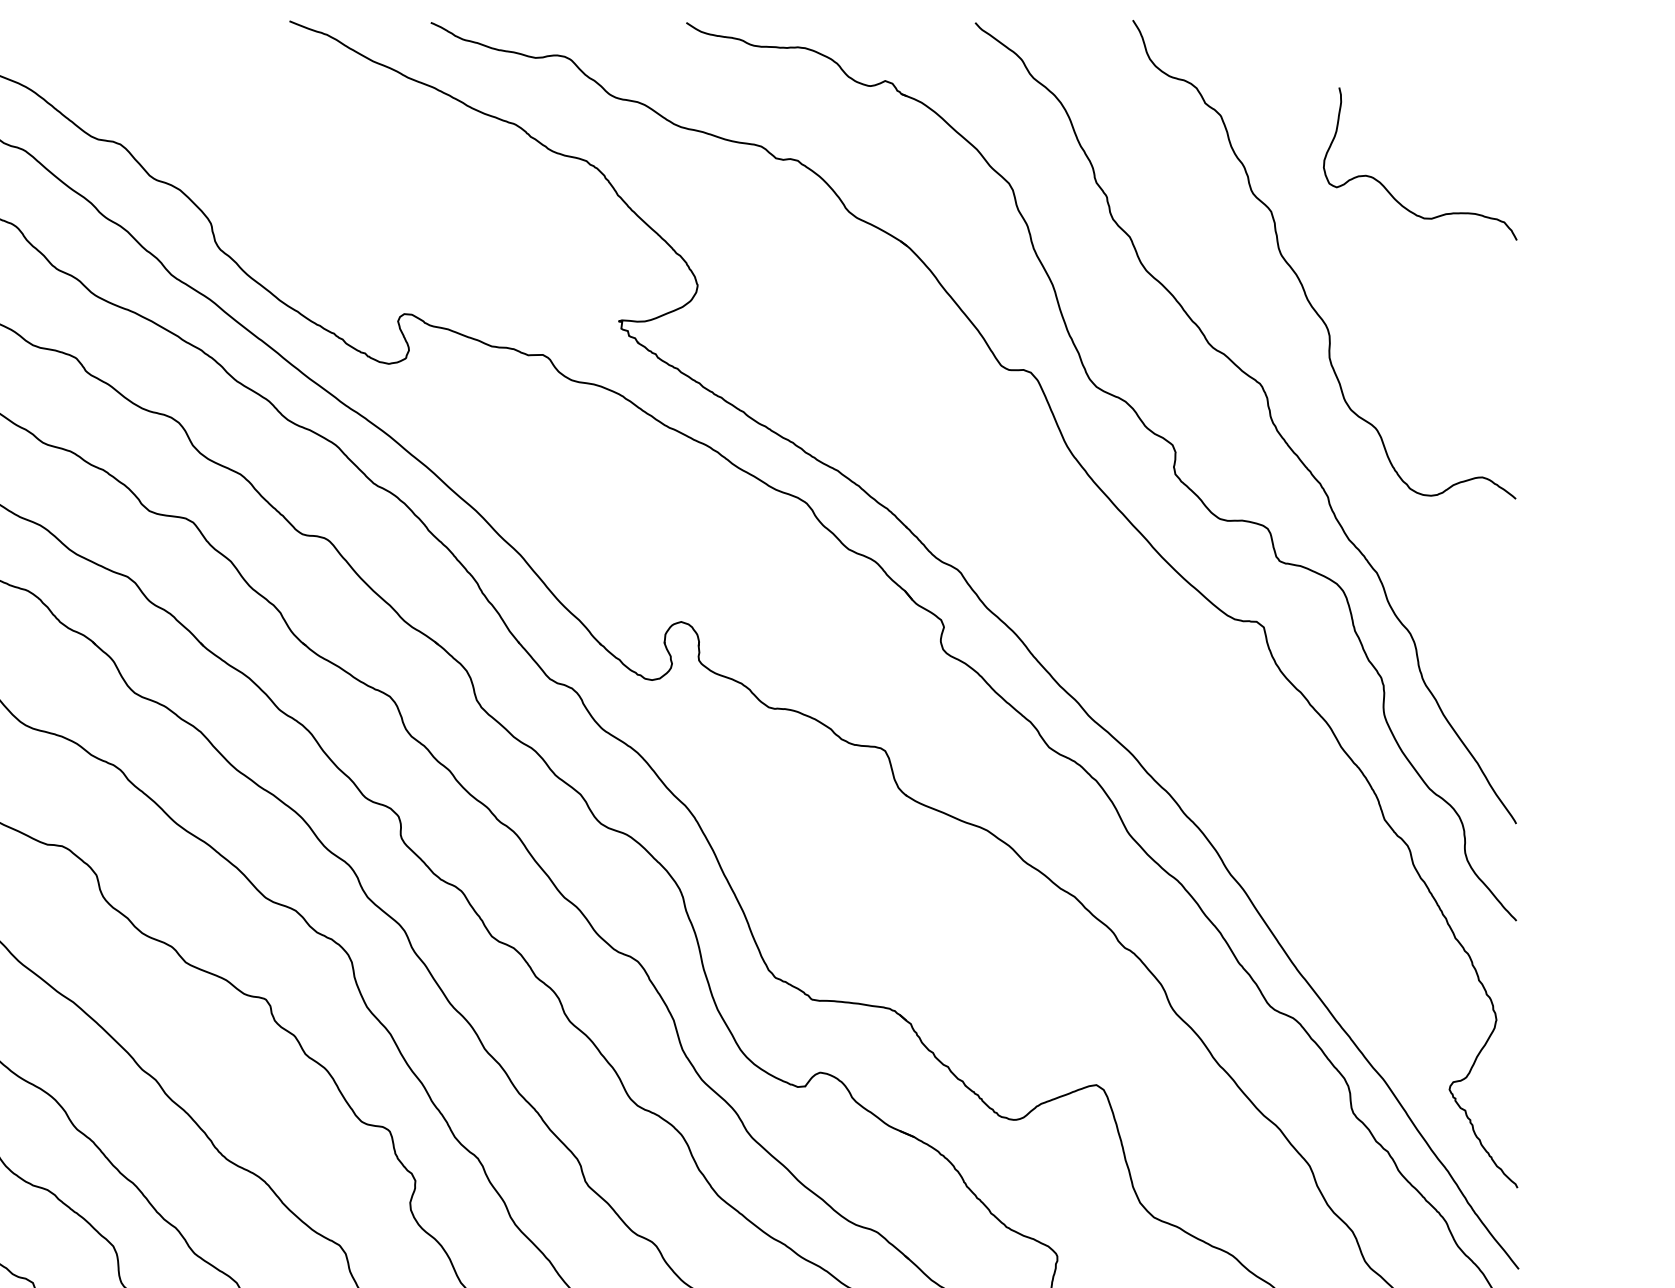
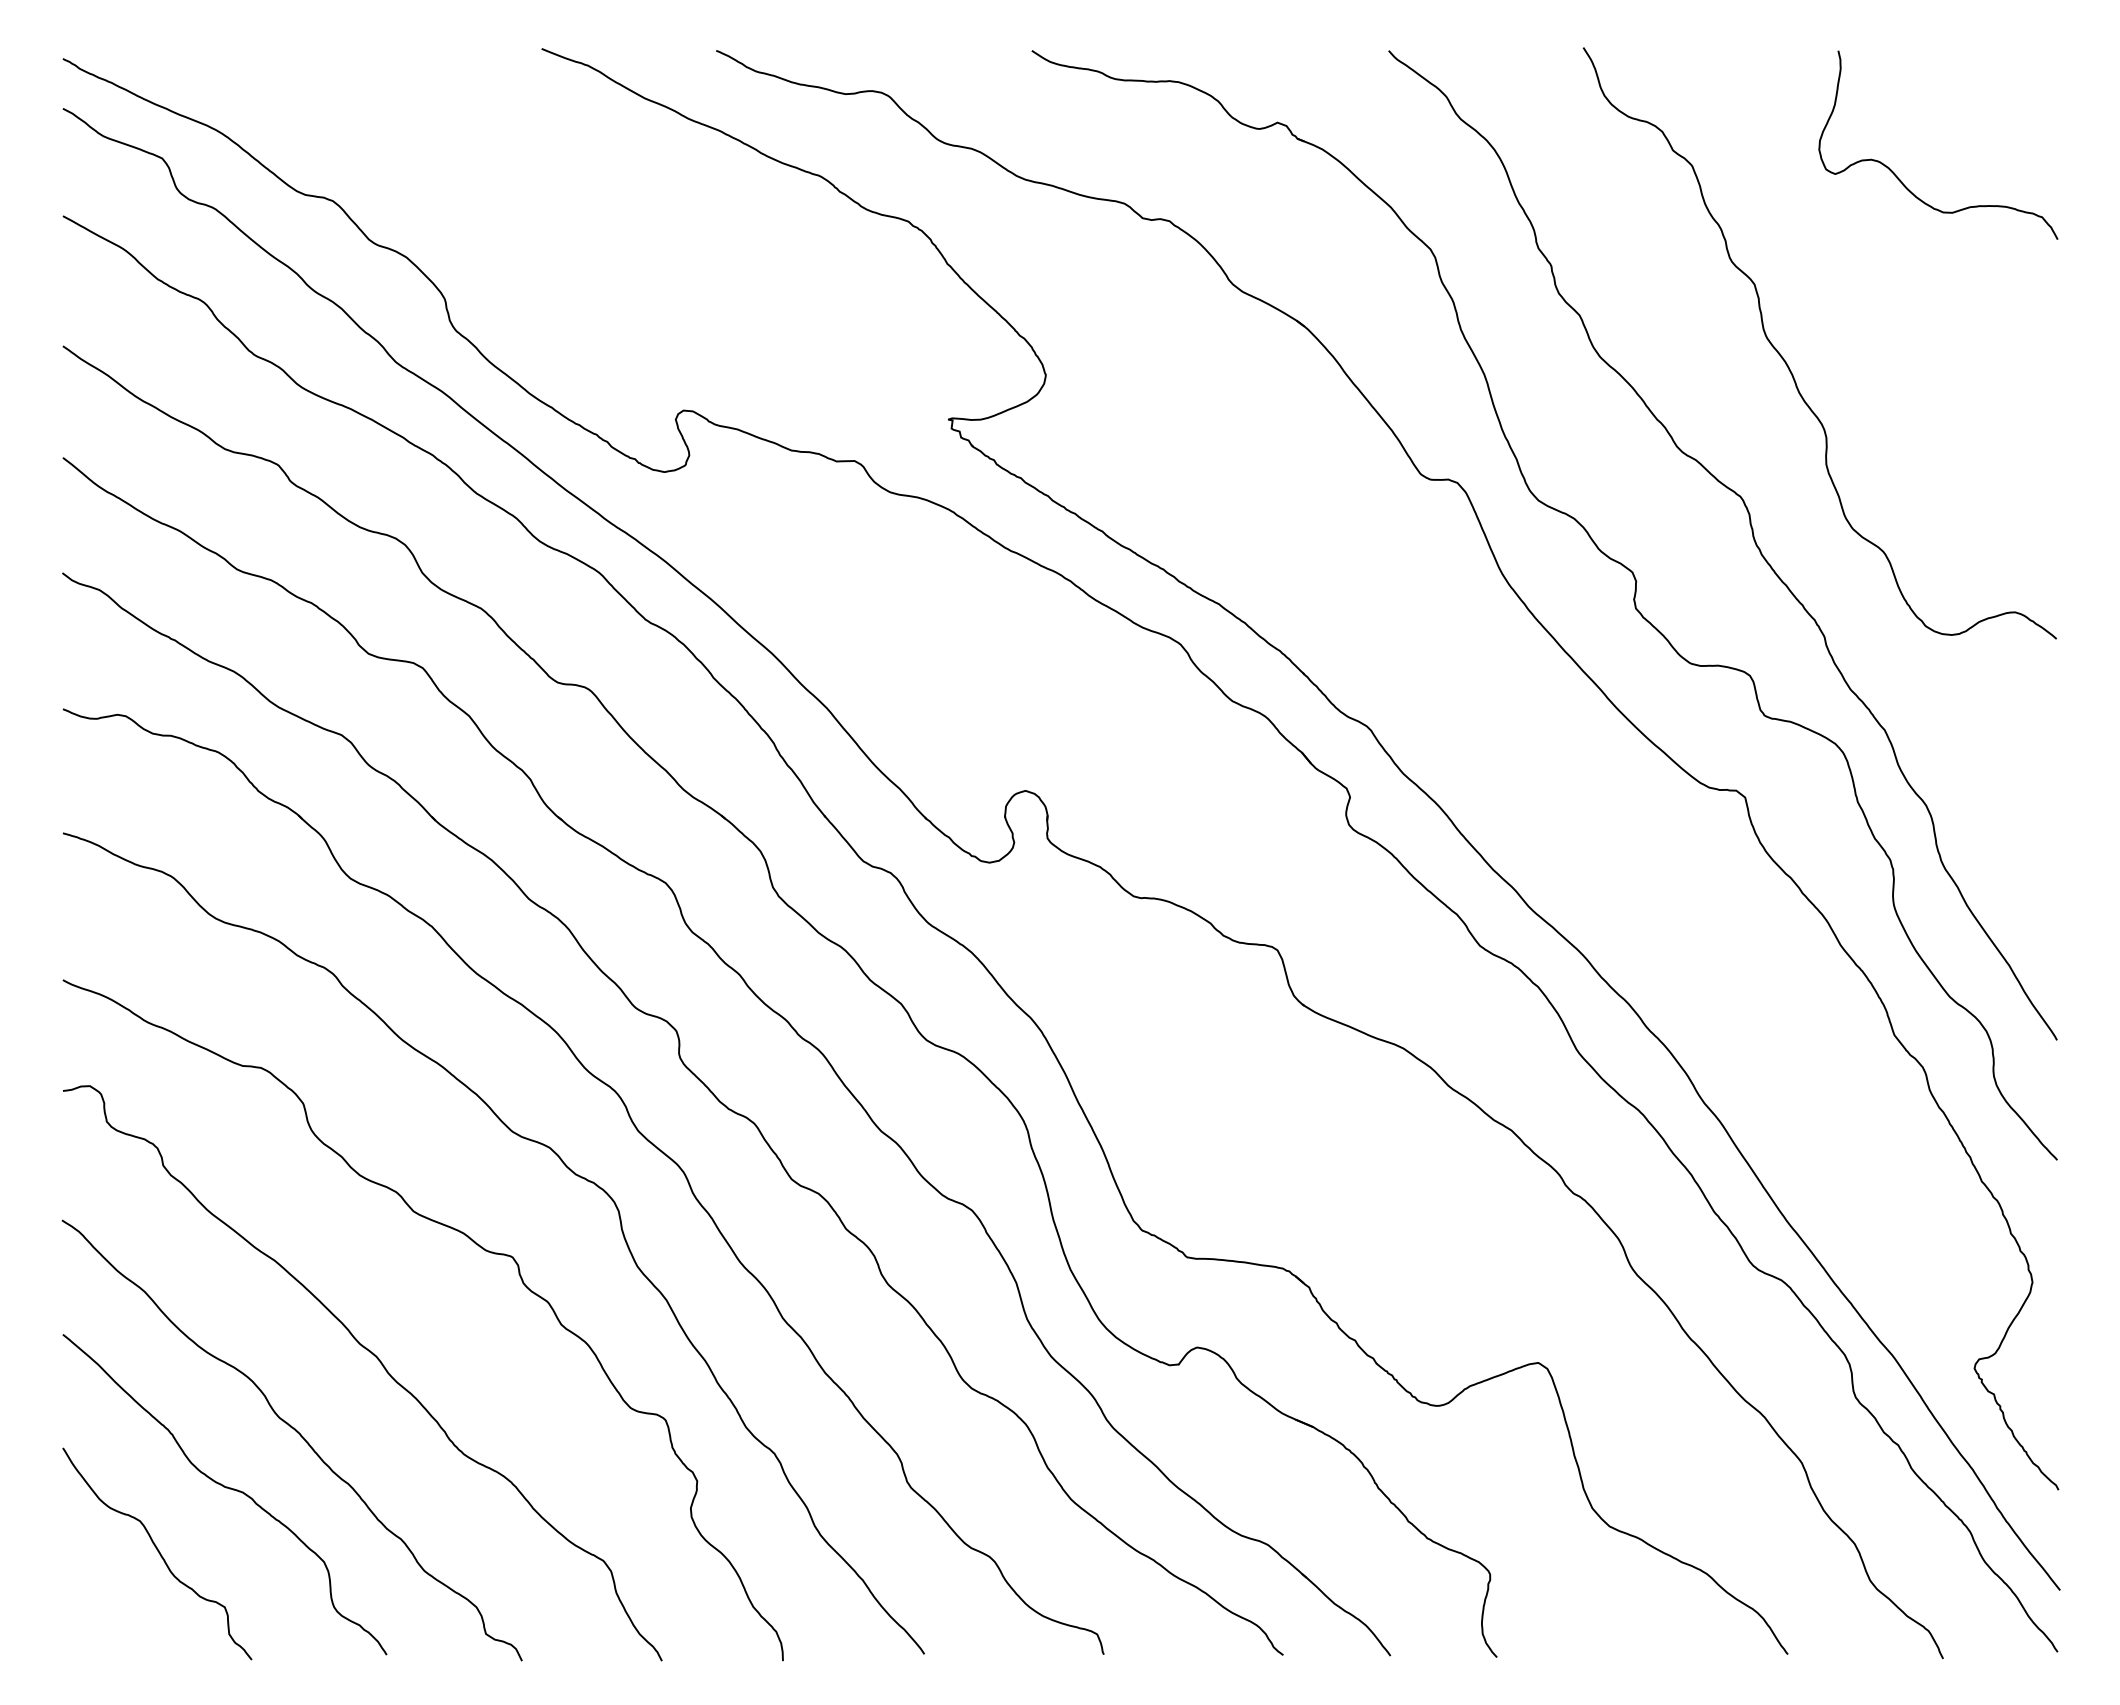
curve: (1390, 192) -> (1901, 180), moved

